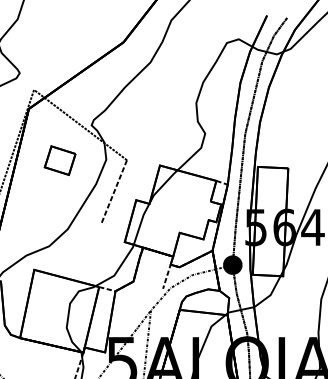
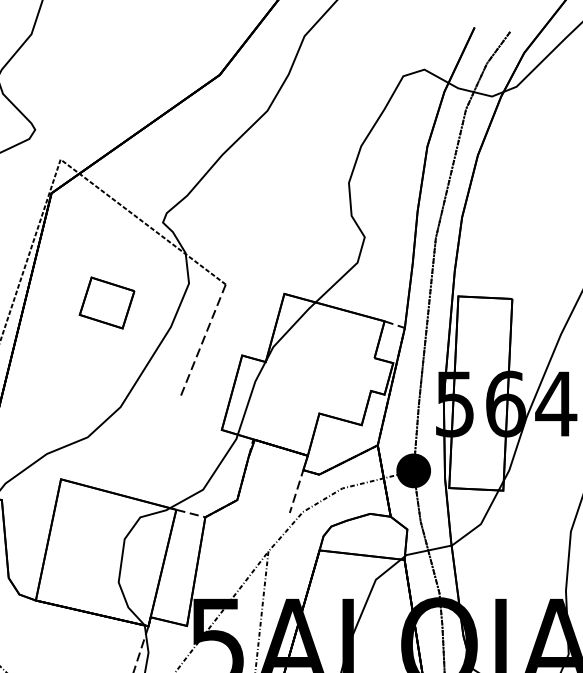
part: (59, 160) -> (105, 302), moved

